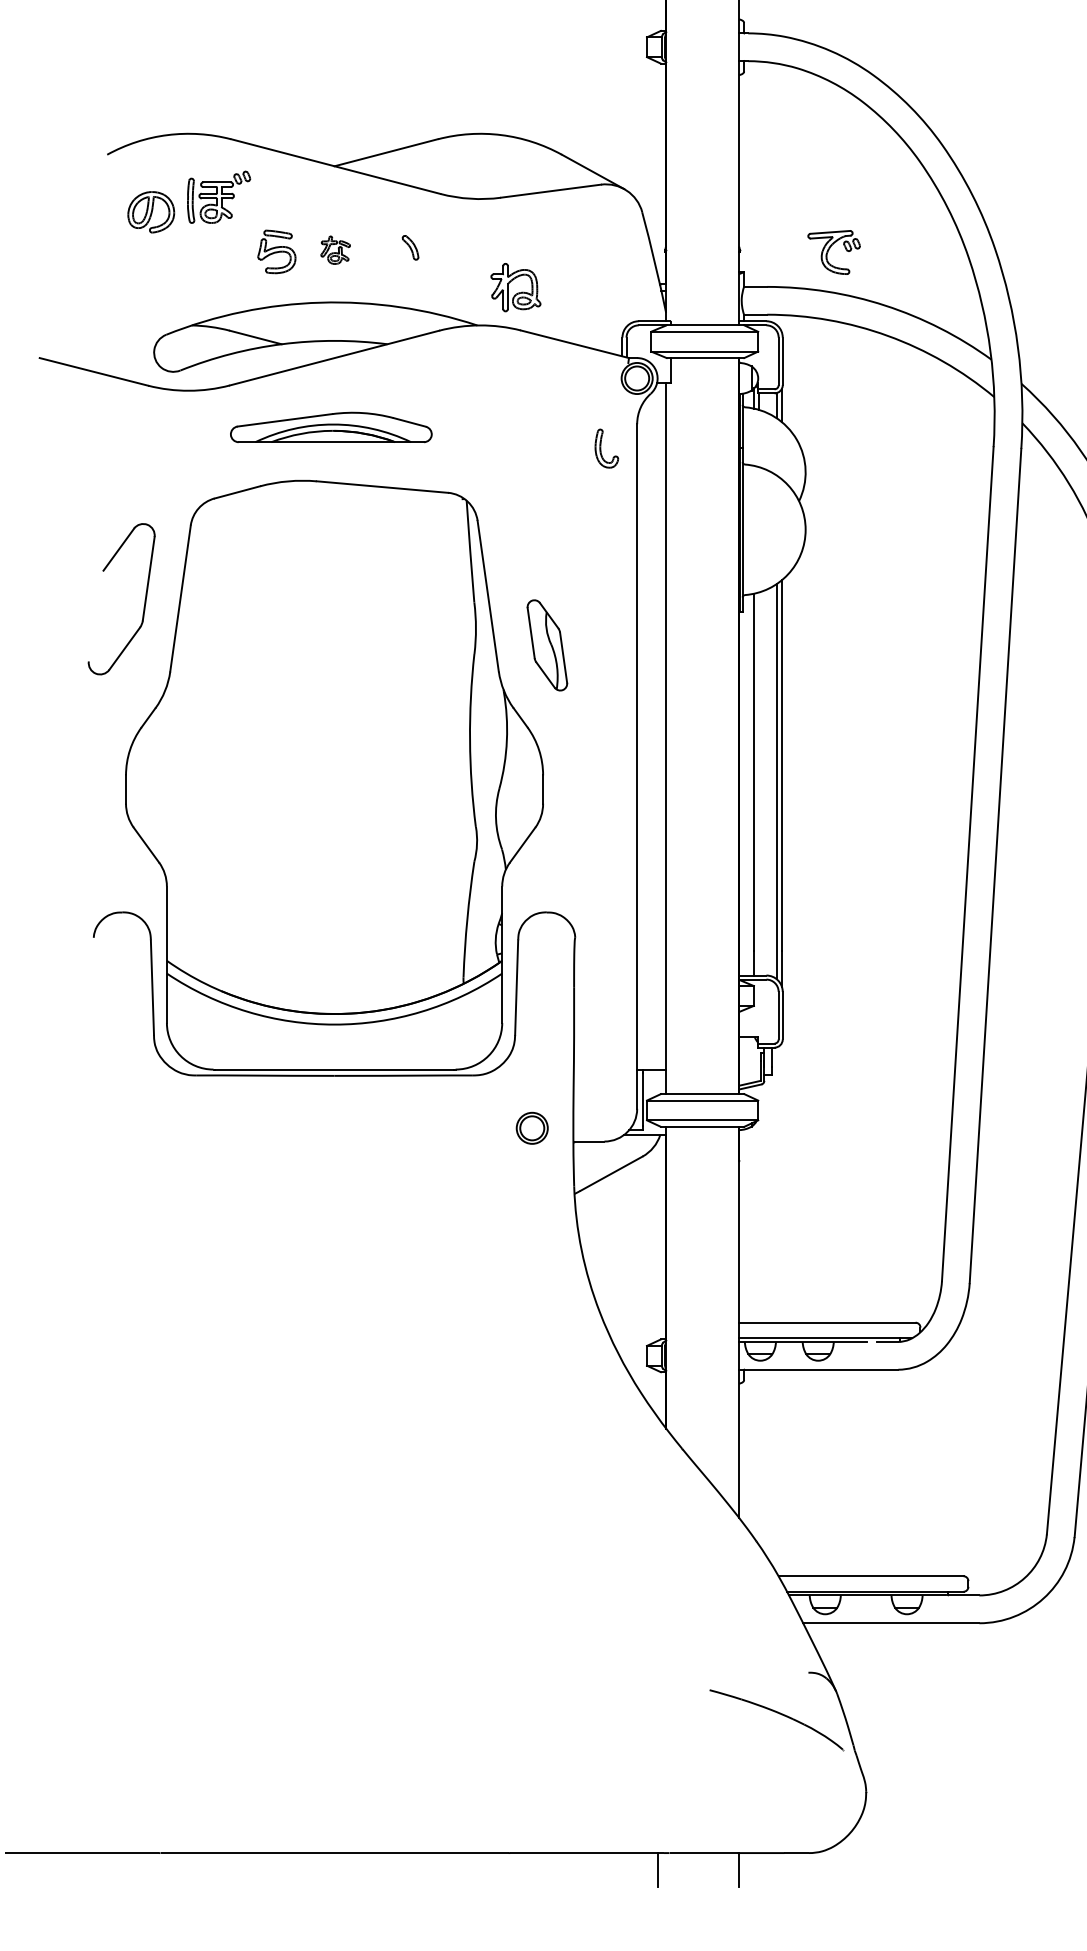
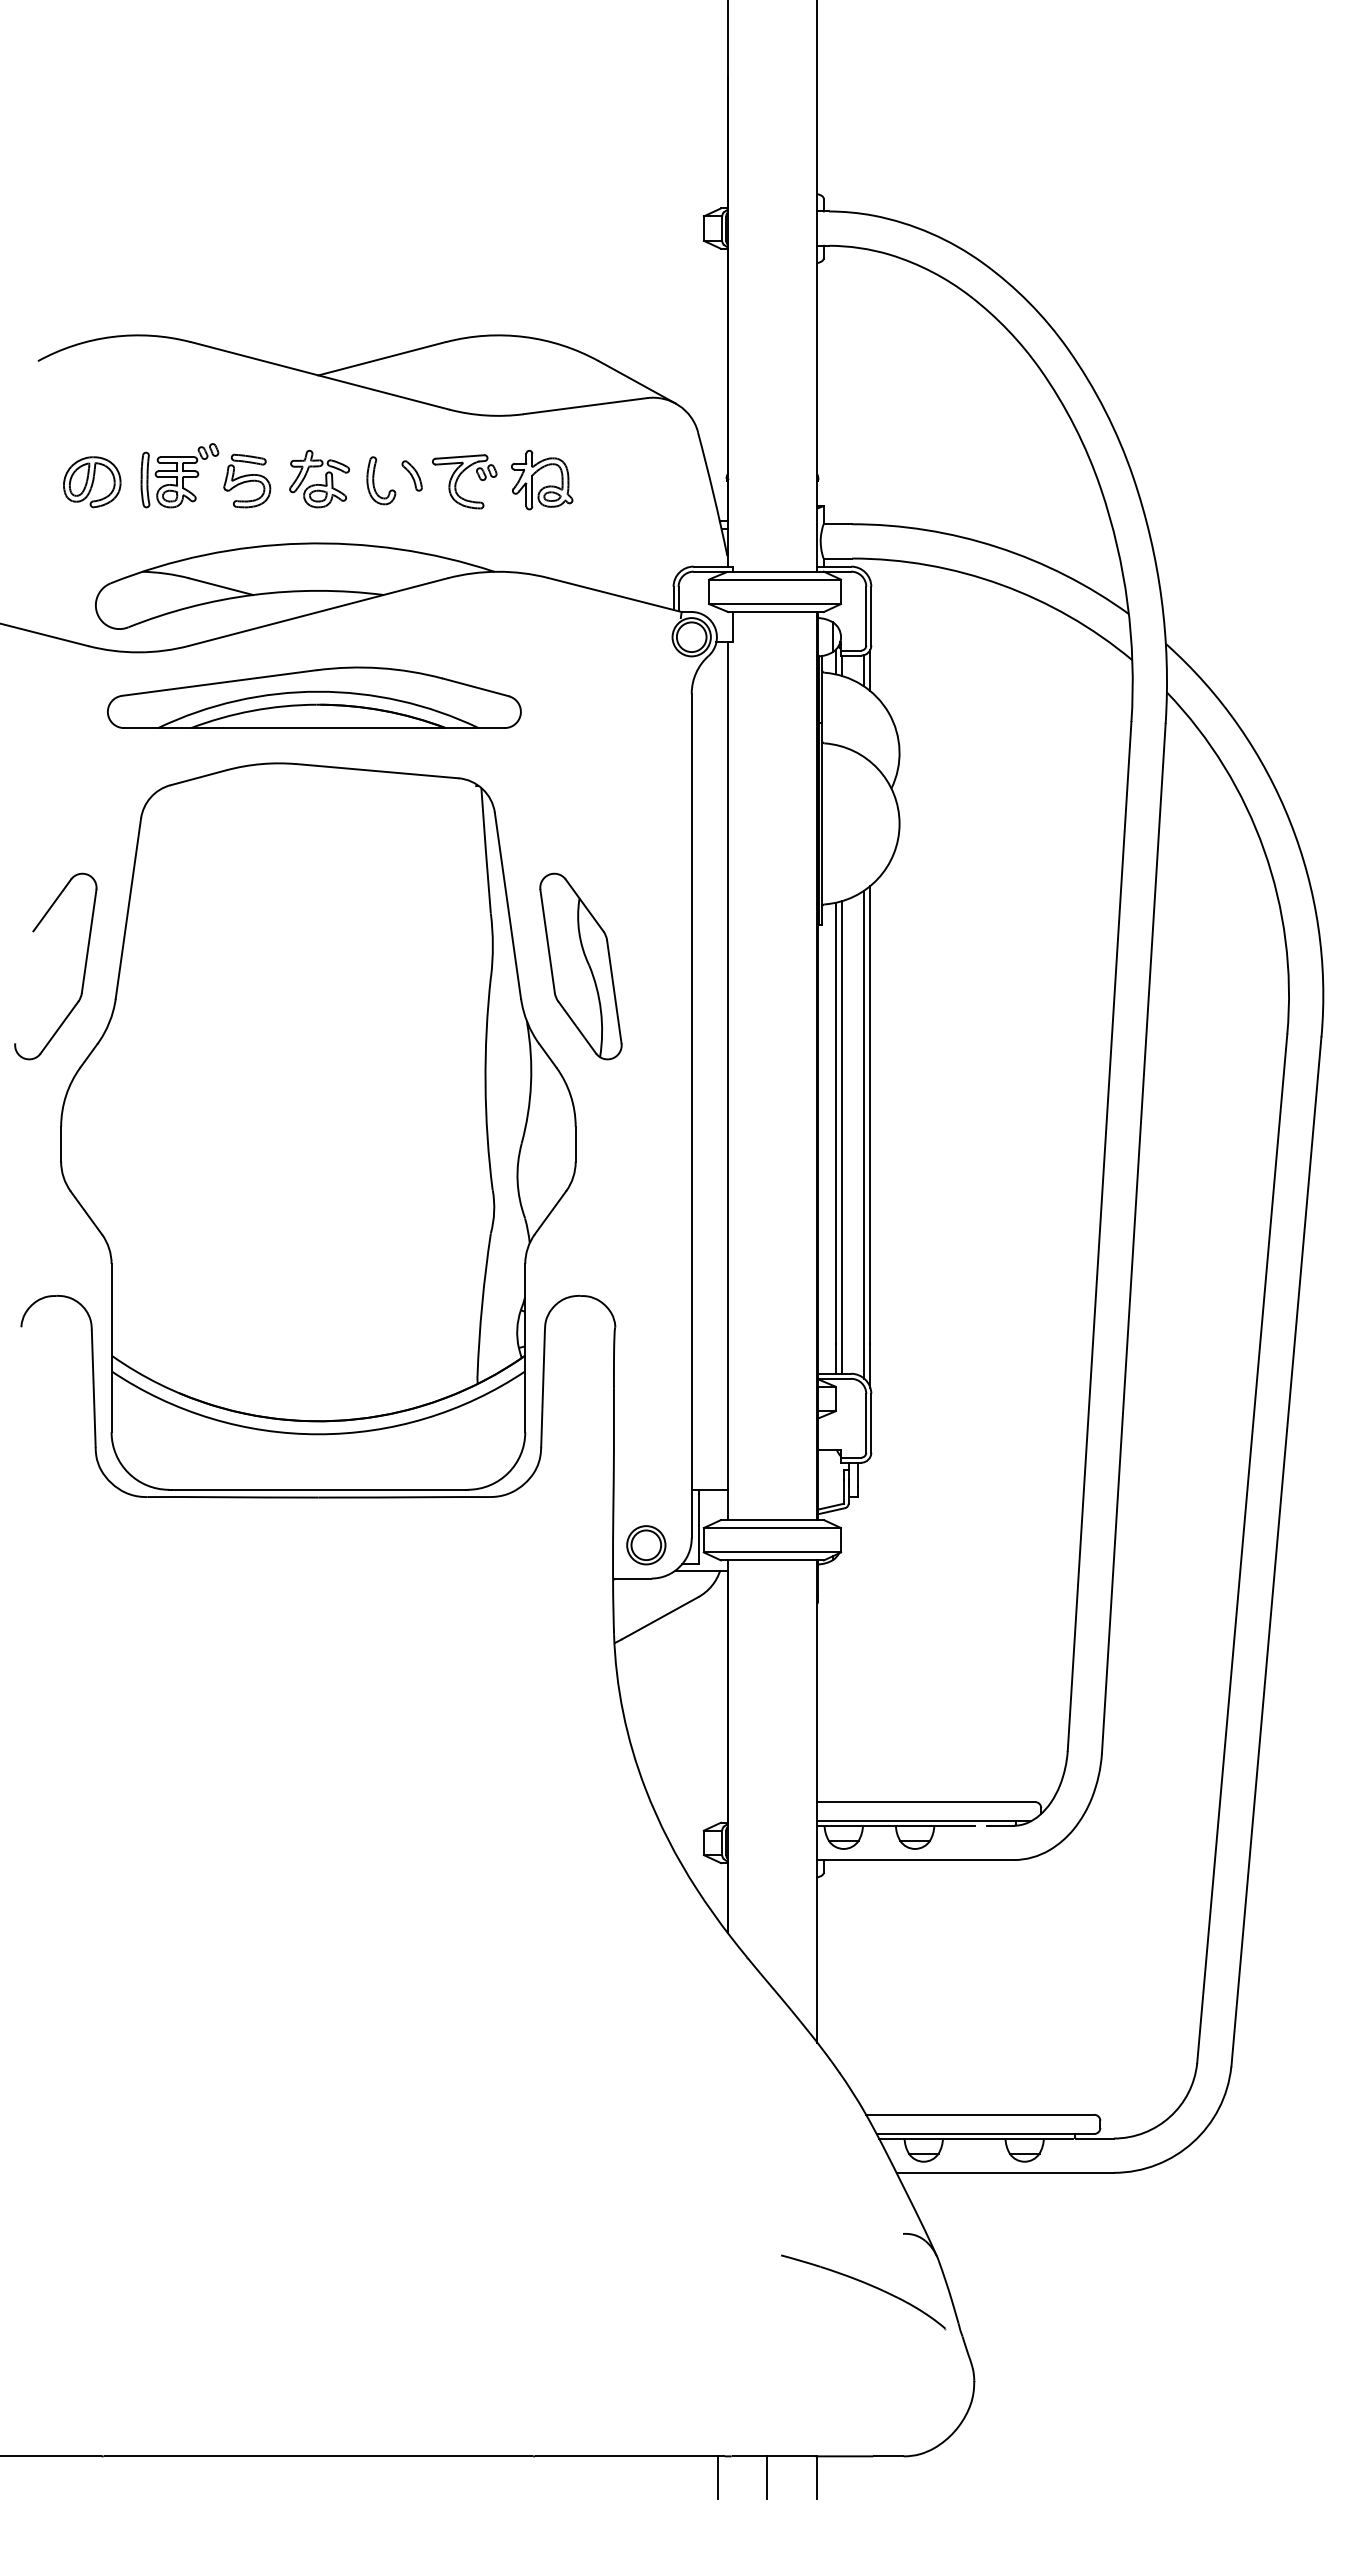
part: (218, 197) -> (179, 475), moved
part: (151, 212) -> (92, 482), moved
part: (335, 249) -> (319, 478), size x1.67
part: (829, 250) -> (458, 479), moved
part: (517, 292) -> (544, 486), moved
part: (331, 427) -> (314, 697), size x1.67
part: (601, 448) -> (374, 480), moved
part: (144, 604) -> (83, 972), moved
part: (547, 645) -> (580, 966), size x1.67
line: (759, 784) -> (842, 1137), added
part: (532, 1128) -> (646, 1545), moved
line: (697, 1870) -> (766, 2477), added

